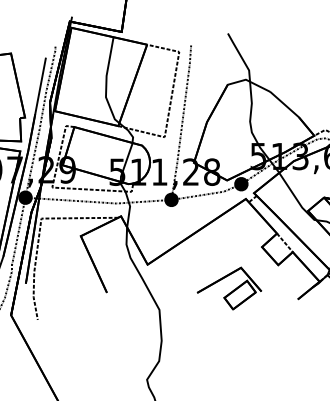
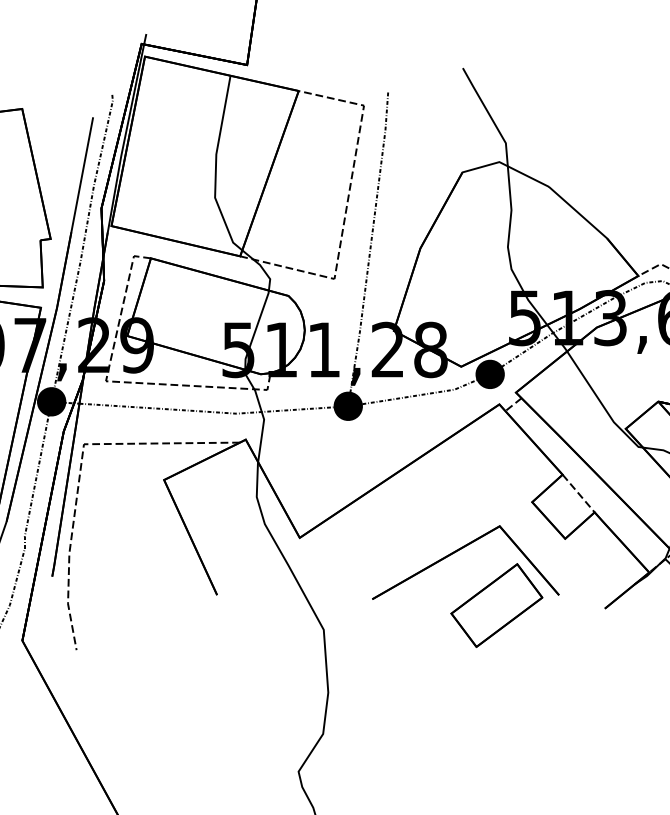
part: (229, 288) -> (466, 586), size x1.43

